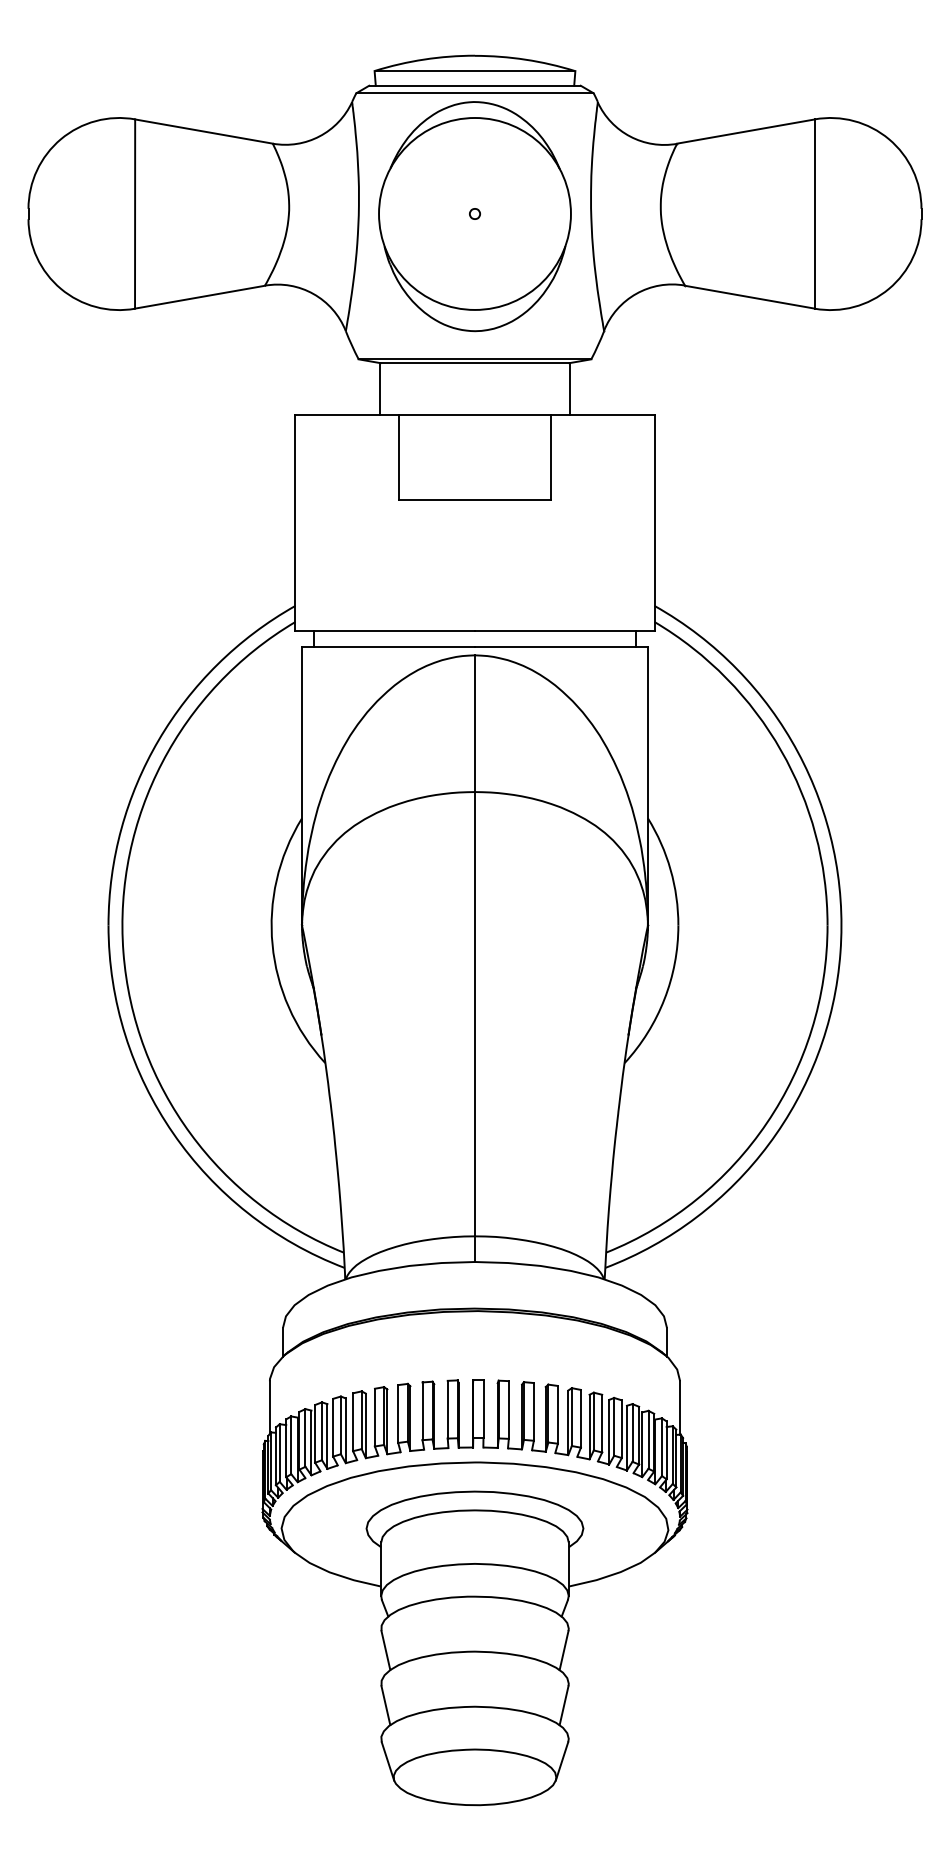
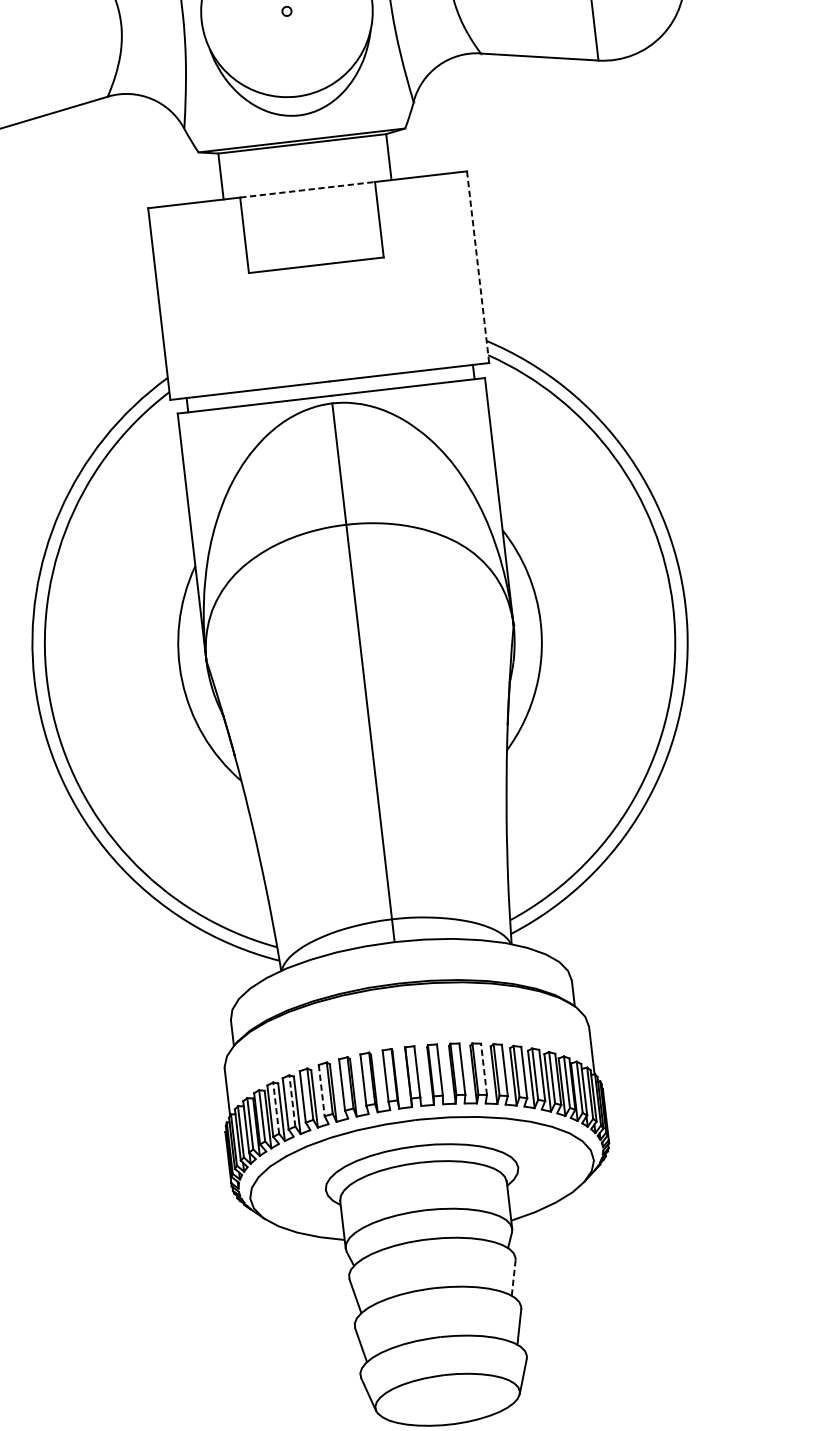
line: (475, 414) -> (308, 189), solid -> dashed
line: (654, 522) -> (478, 266), solid -> dashed
line: (557, 1414) -> (483, 1069), solid -> dashed
line: (374, 1417) -> (321, 1090), solid -> dashed
line: (340, 1425) -> (292, 1101), solid -> dashed
line: (322, 1431) -> (276, 1108), solid -> dashed
line: (564, 1650) -> (514, 1277), solid -> dashed

